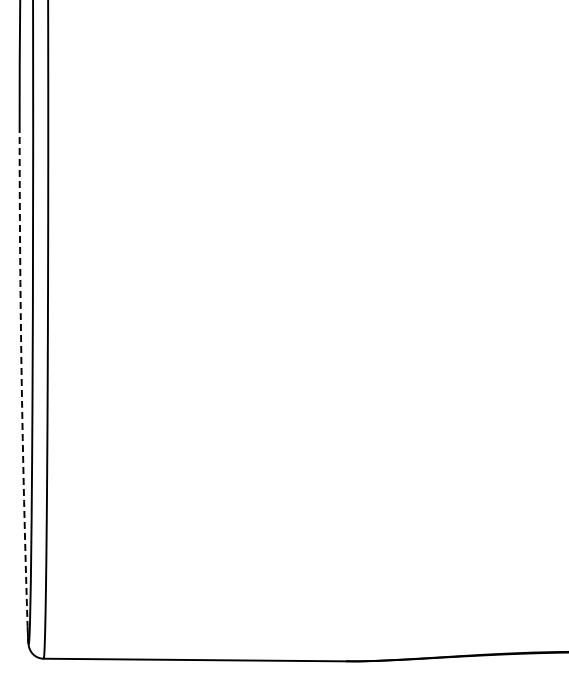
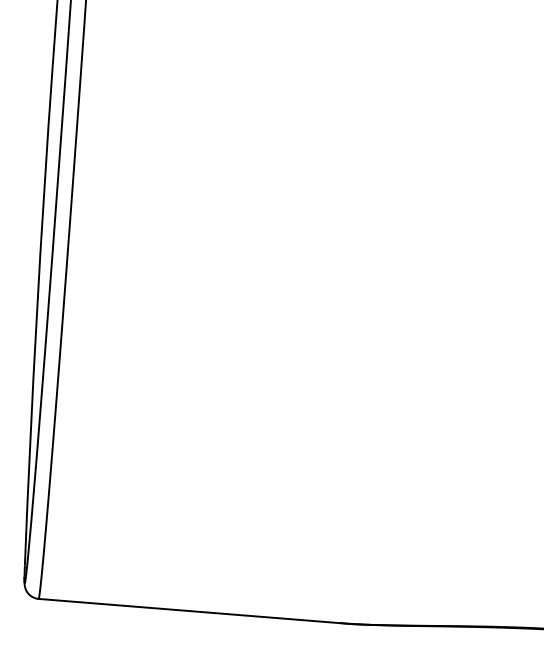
arc: (21, 376) -> (36, 315), dashed -> solid

